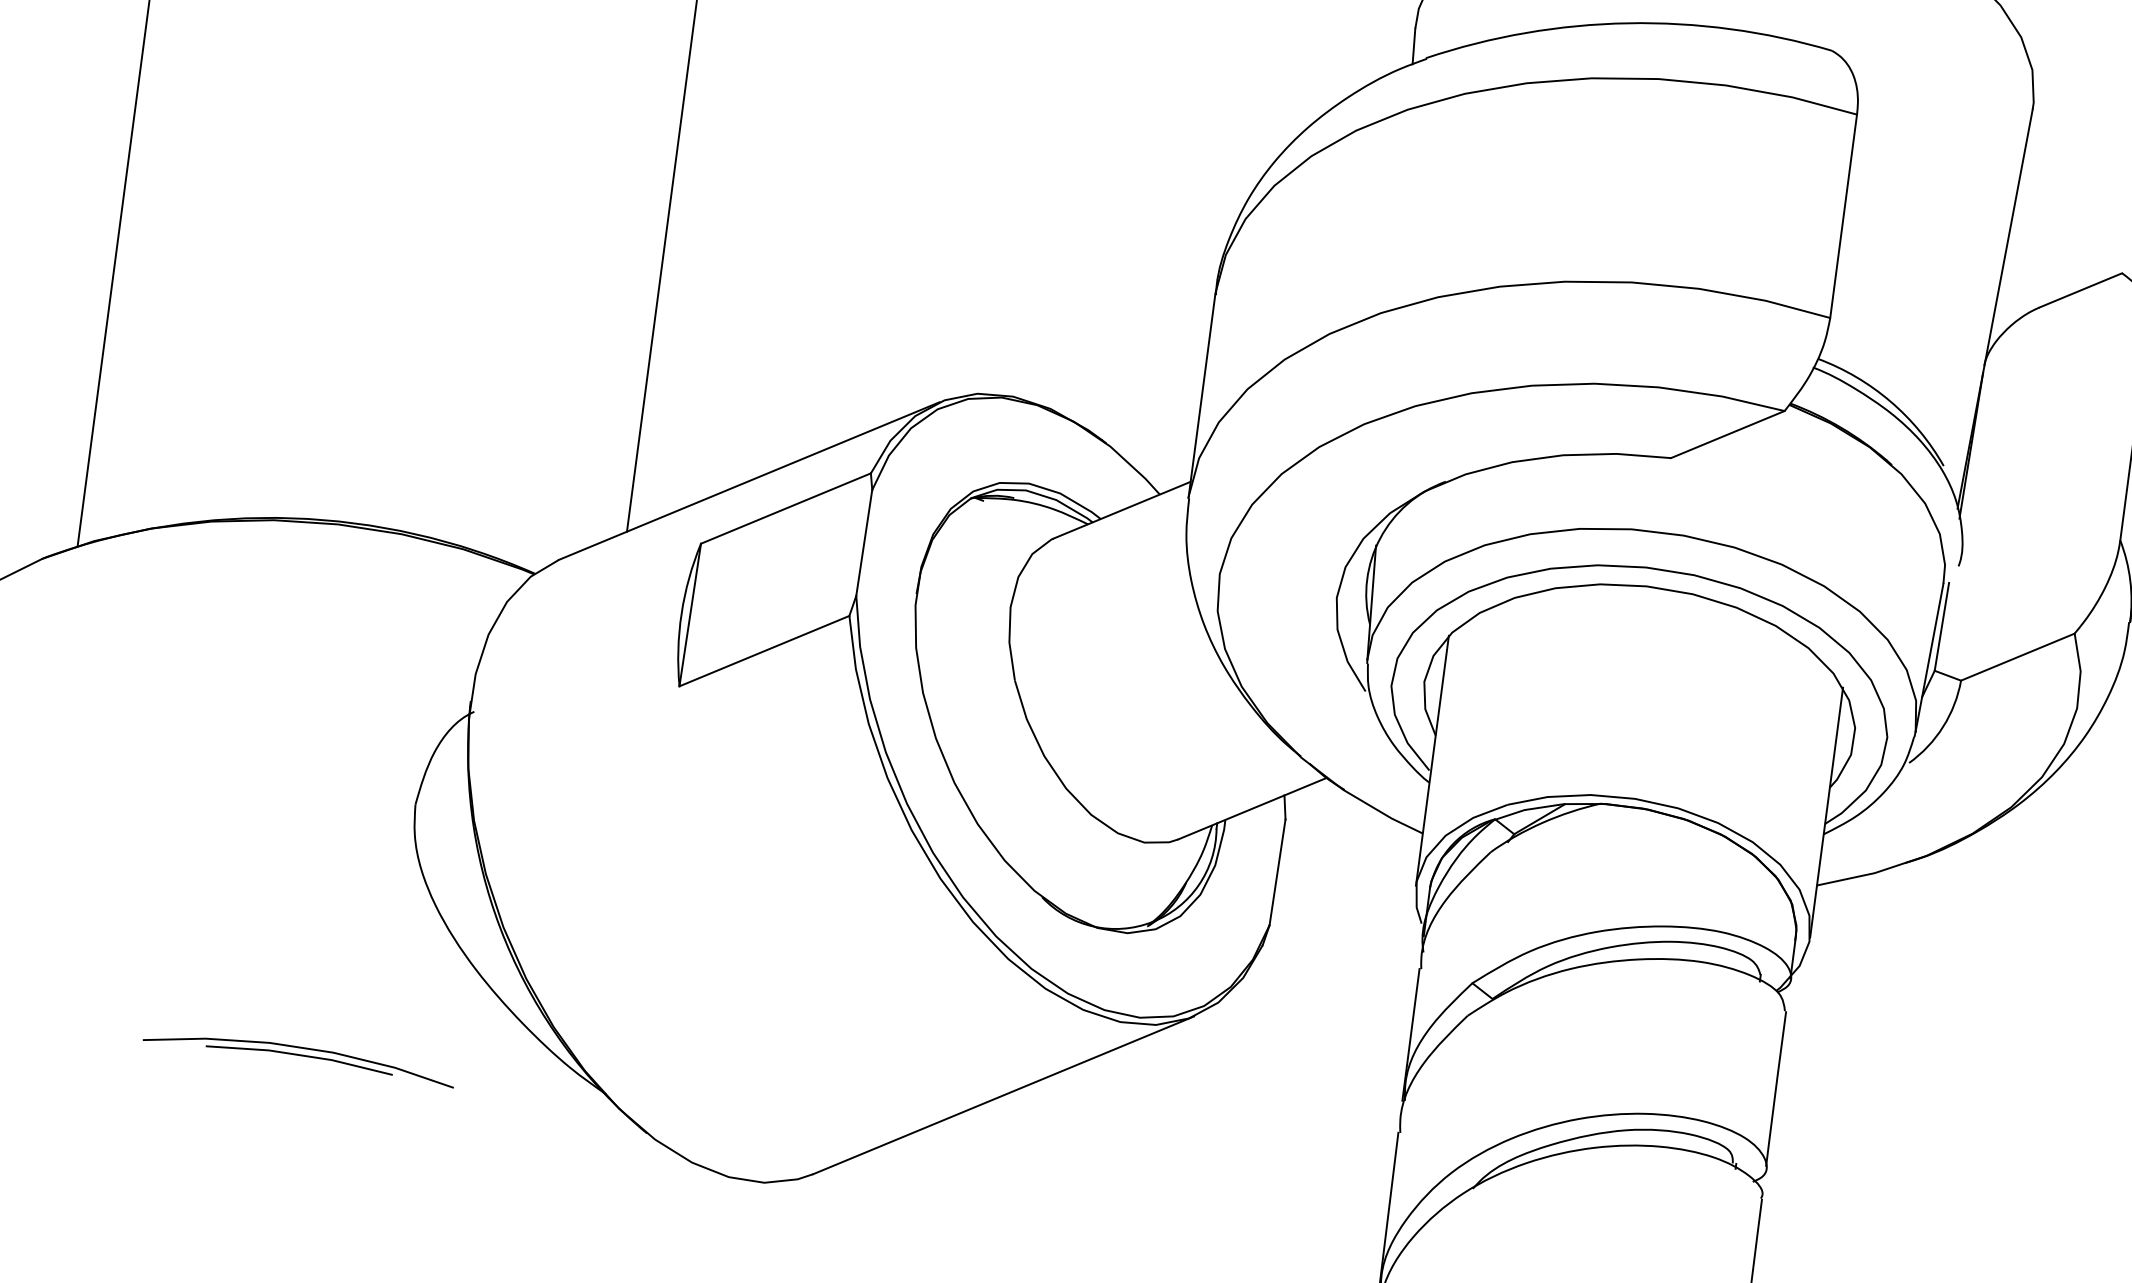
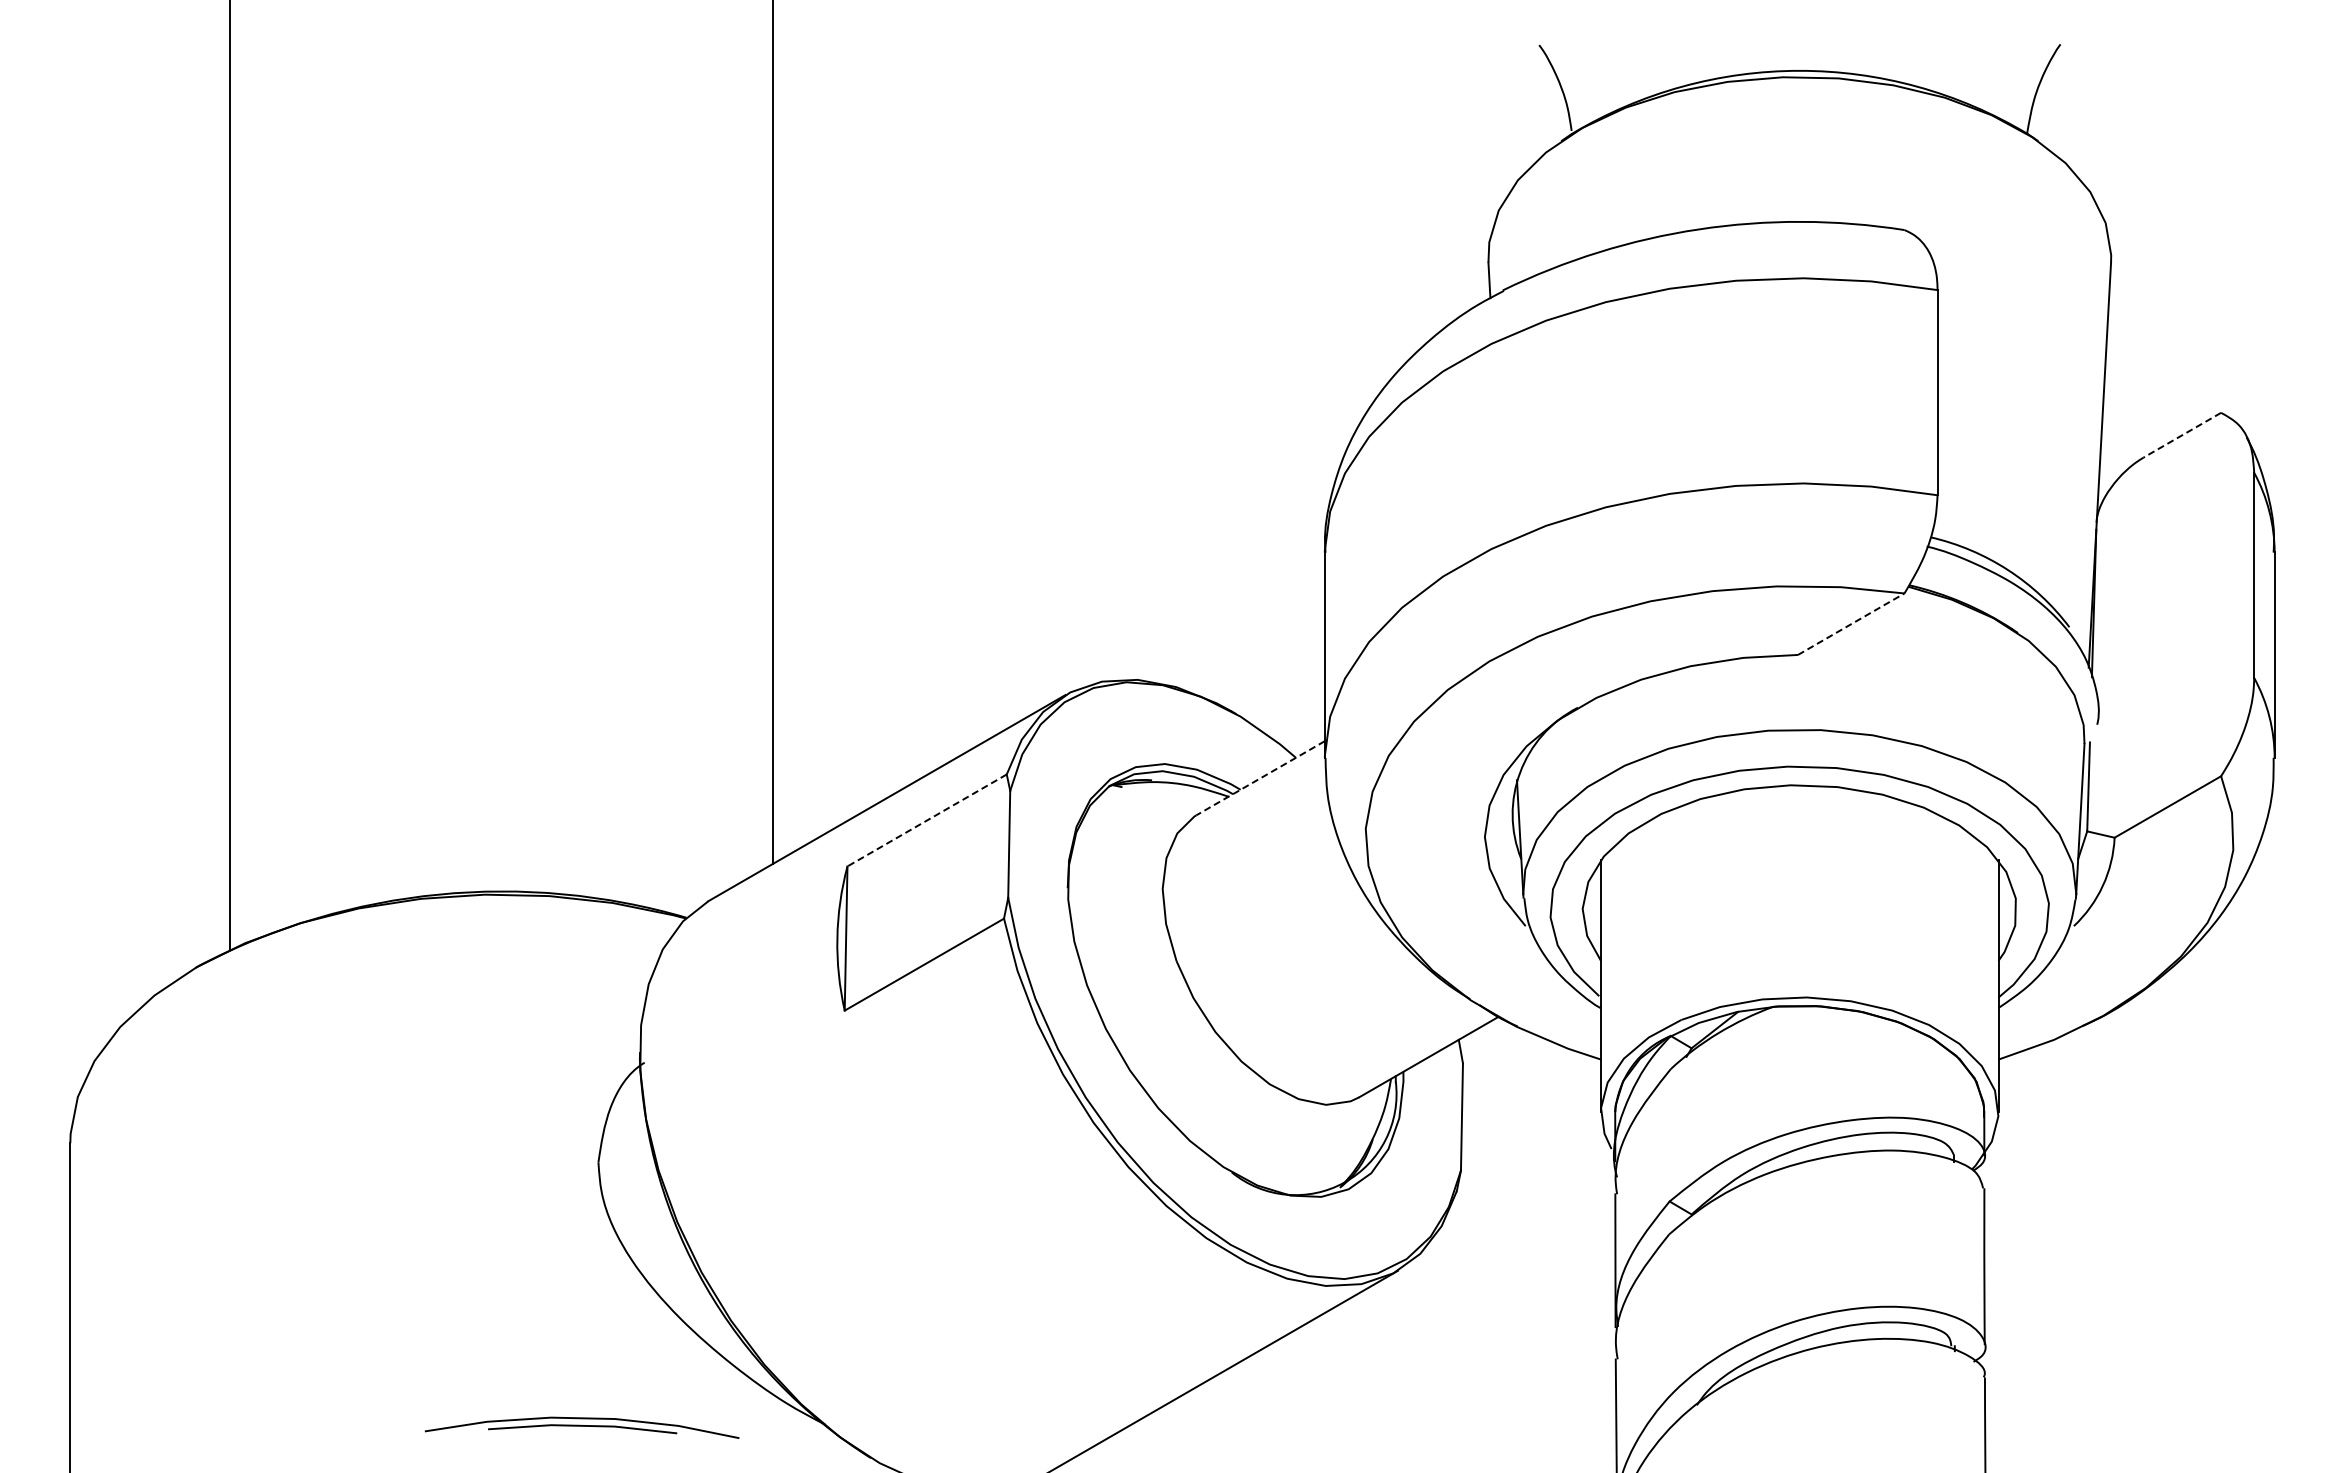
line: (2080, 290) -> (2182, 435), solid -> dashed
line: (1728, 433) -> (1851, 623), solid -> dashed
line: (786, 508) -> (927, 820), solid -> dashed
line: (1121, 510) -> (1260, 778), solid -> dashed
part: (298, 1056) -> (581, 1427), moved

